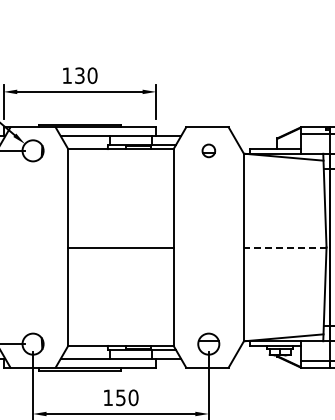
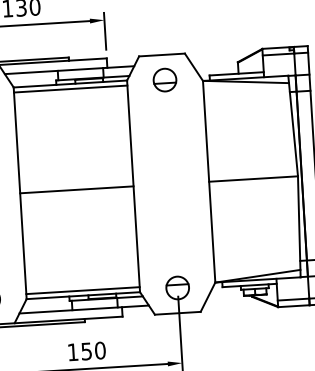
part: (208, 150) -> (164, 79), size x1.67
line: (120, 153) -> (70, 88), added
line: (284, 247) -> (252, 179), dashed -> solid
line: (120, 341) -> (82, 290), added

